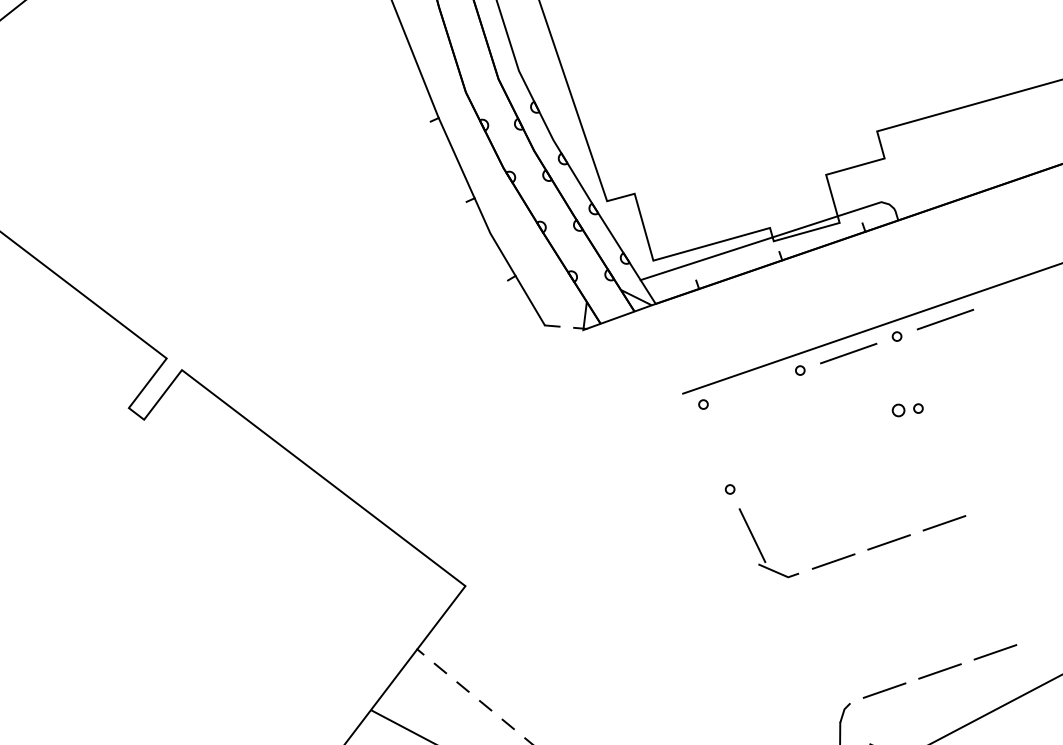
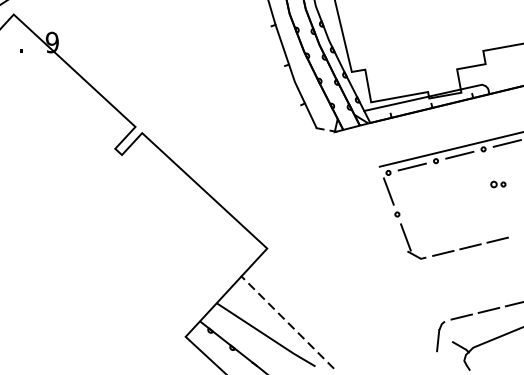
line: (750, 386) -> (411, 166), added
part: (908, 409) -> (498, 184), moved
line: (707, 443) -> (388, 191), added

